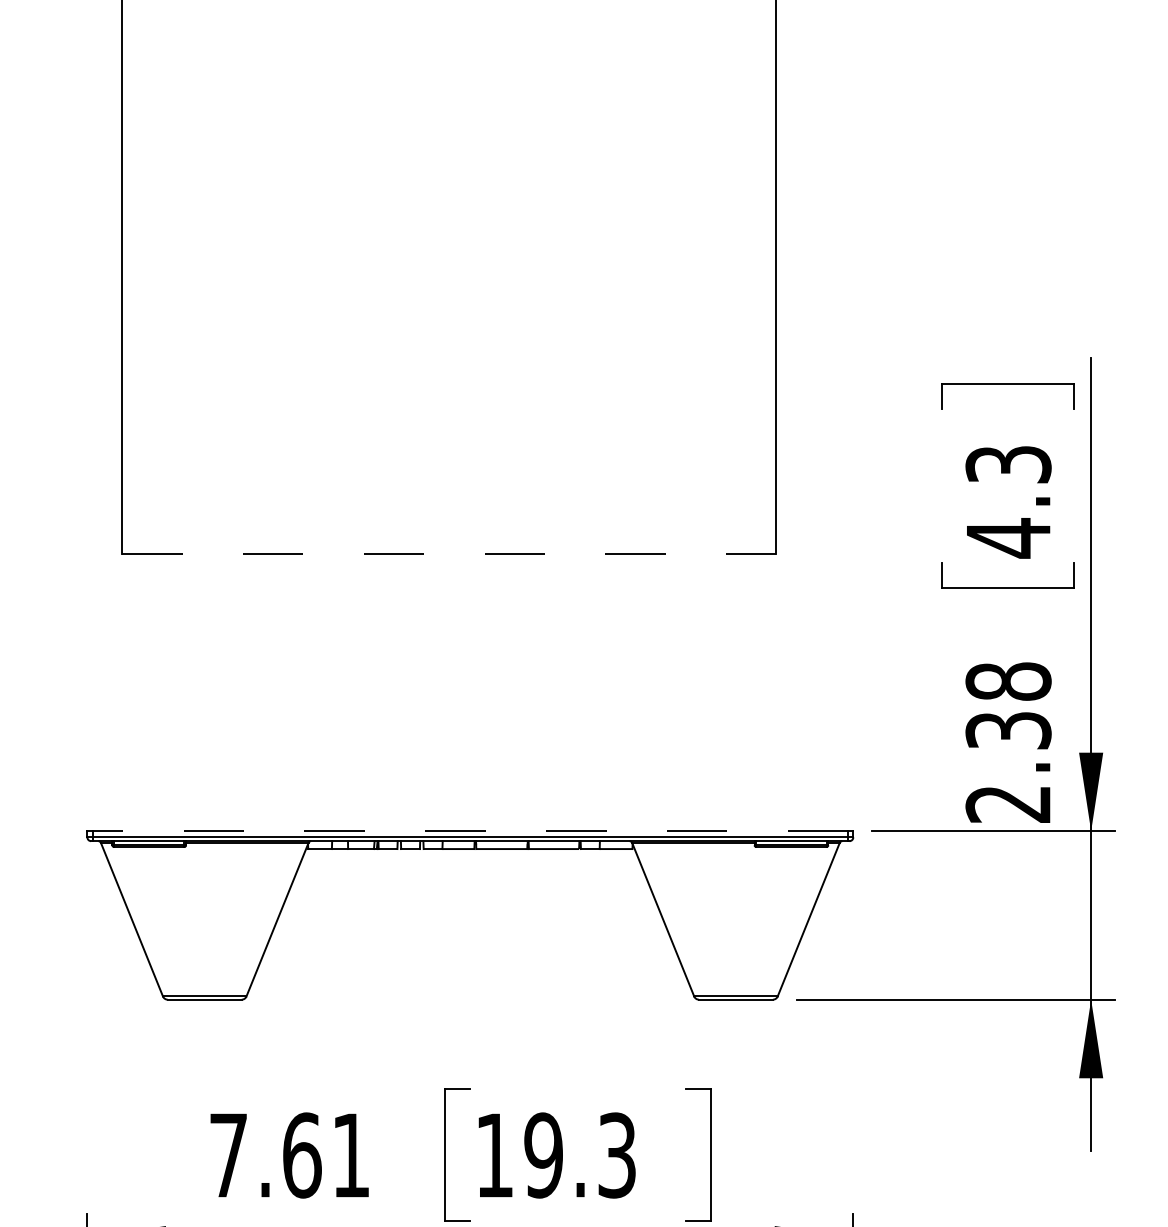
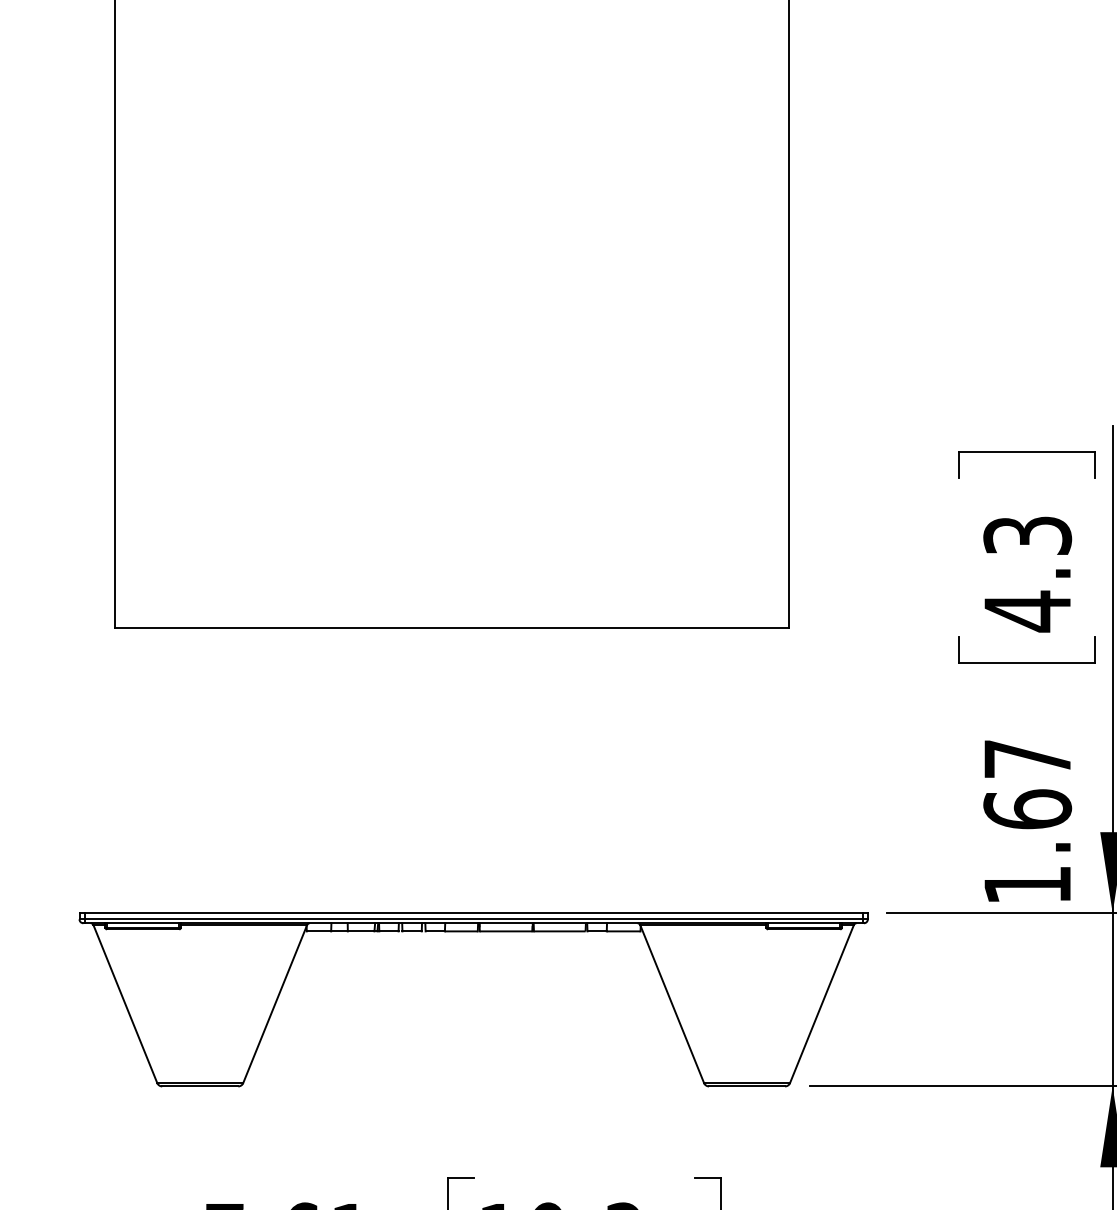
line: (449, 554) -> (452, 628), dashed -> solid
text: (1008, 742) -> (1027, 821), 2.38 -> 1.67
line: (470, 831) -> (473, 913), dashed -> solid

